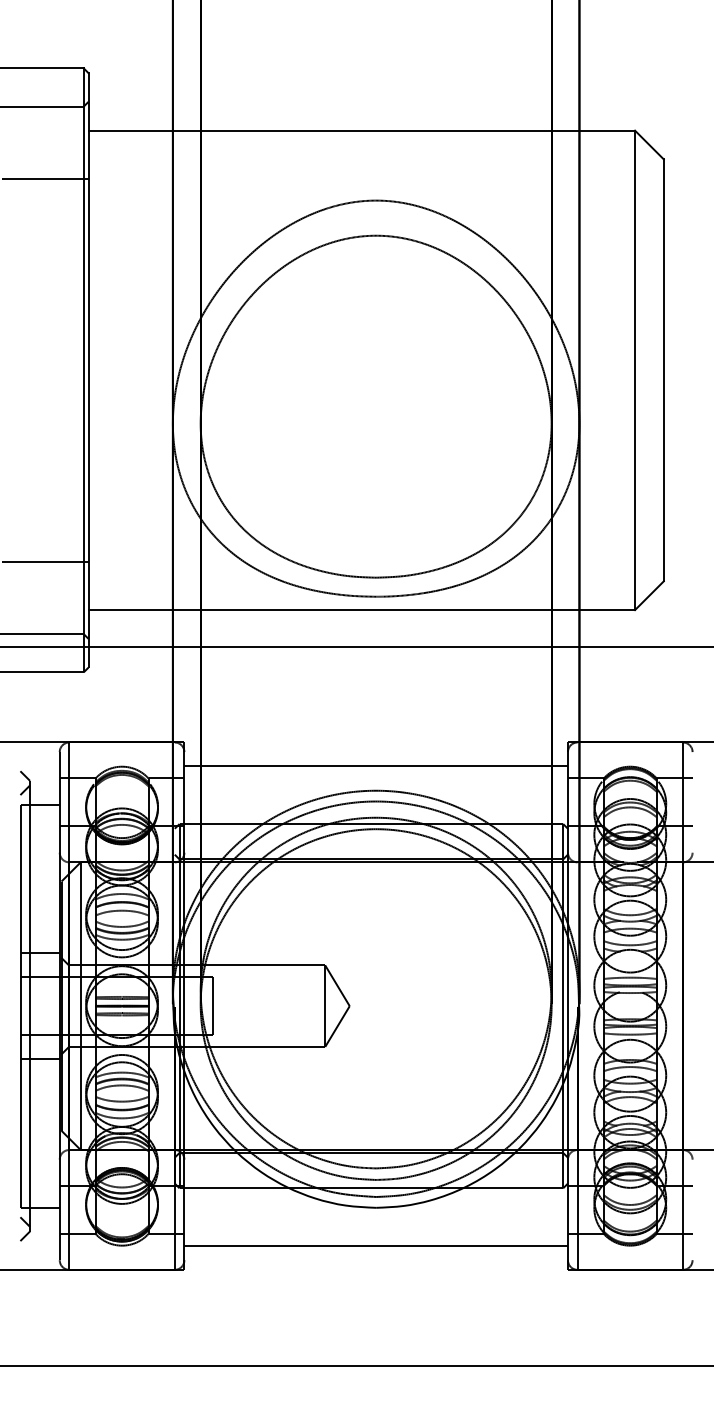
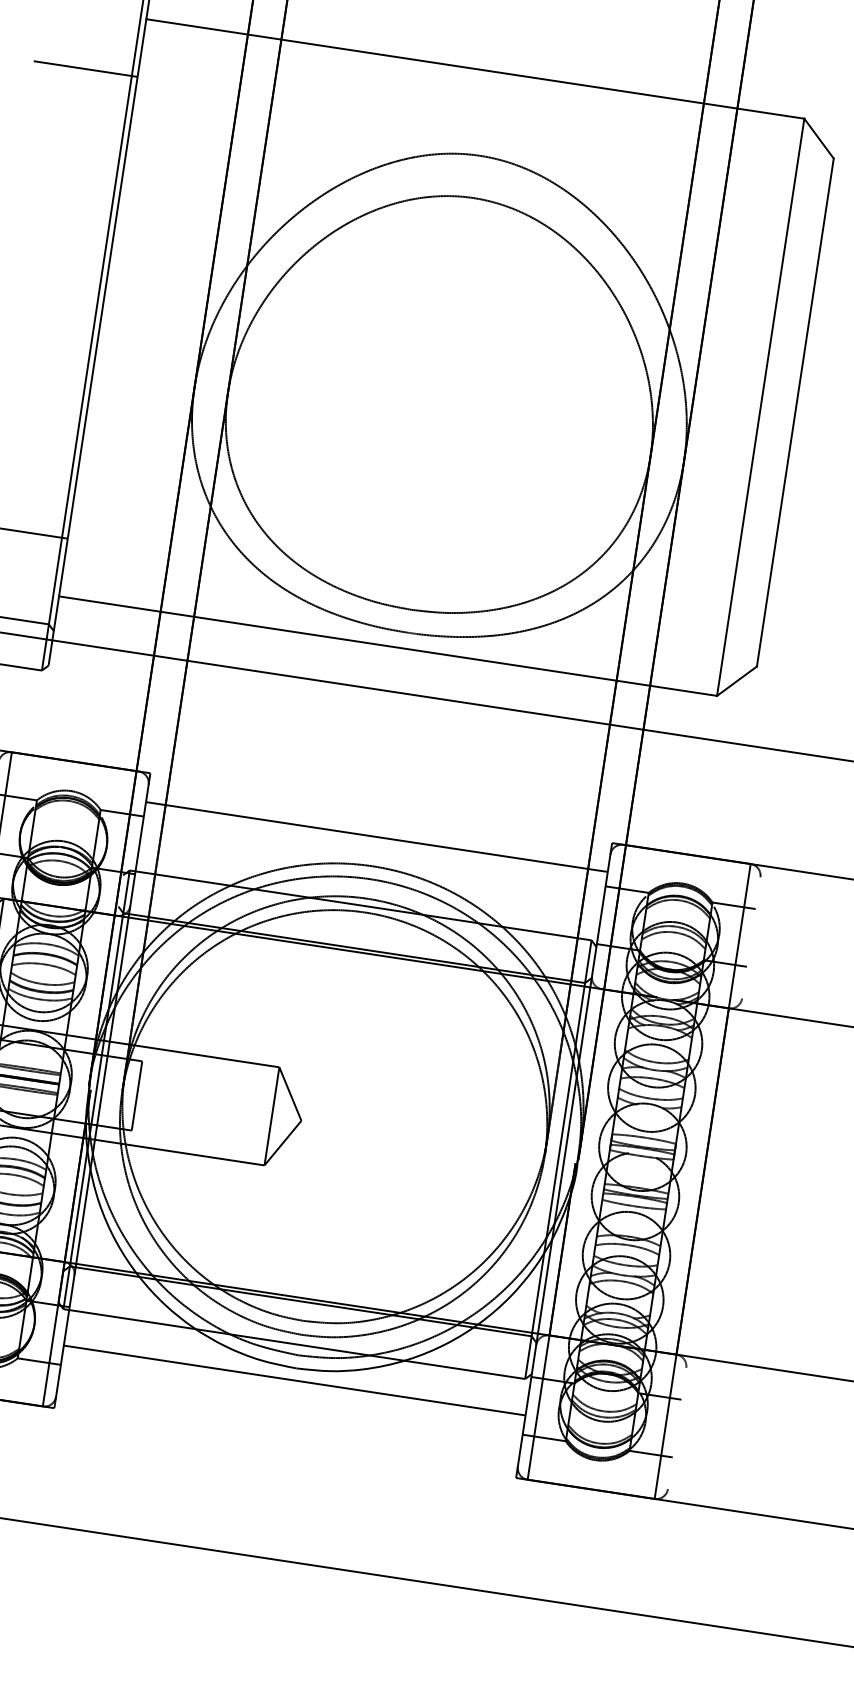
line: (375, 1245) -> (293, 1379), moved

